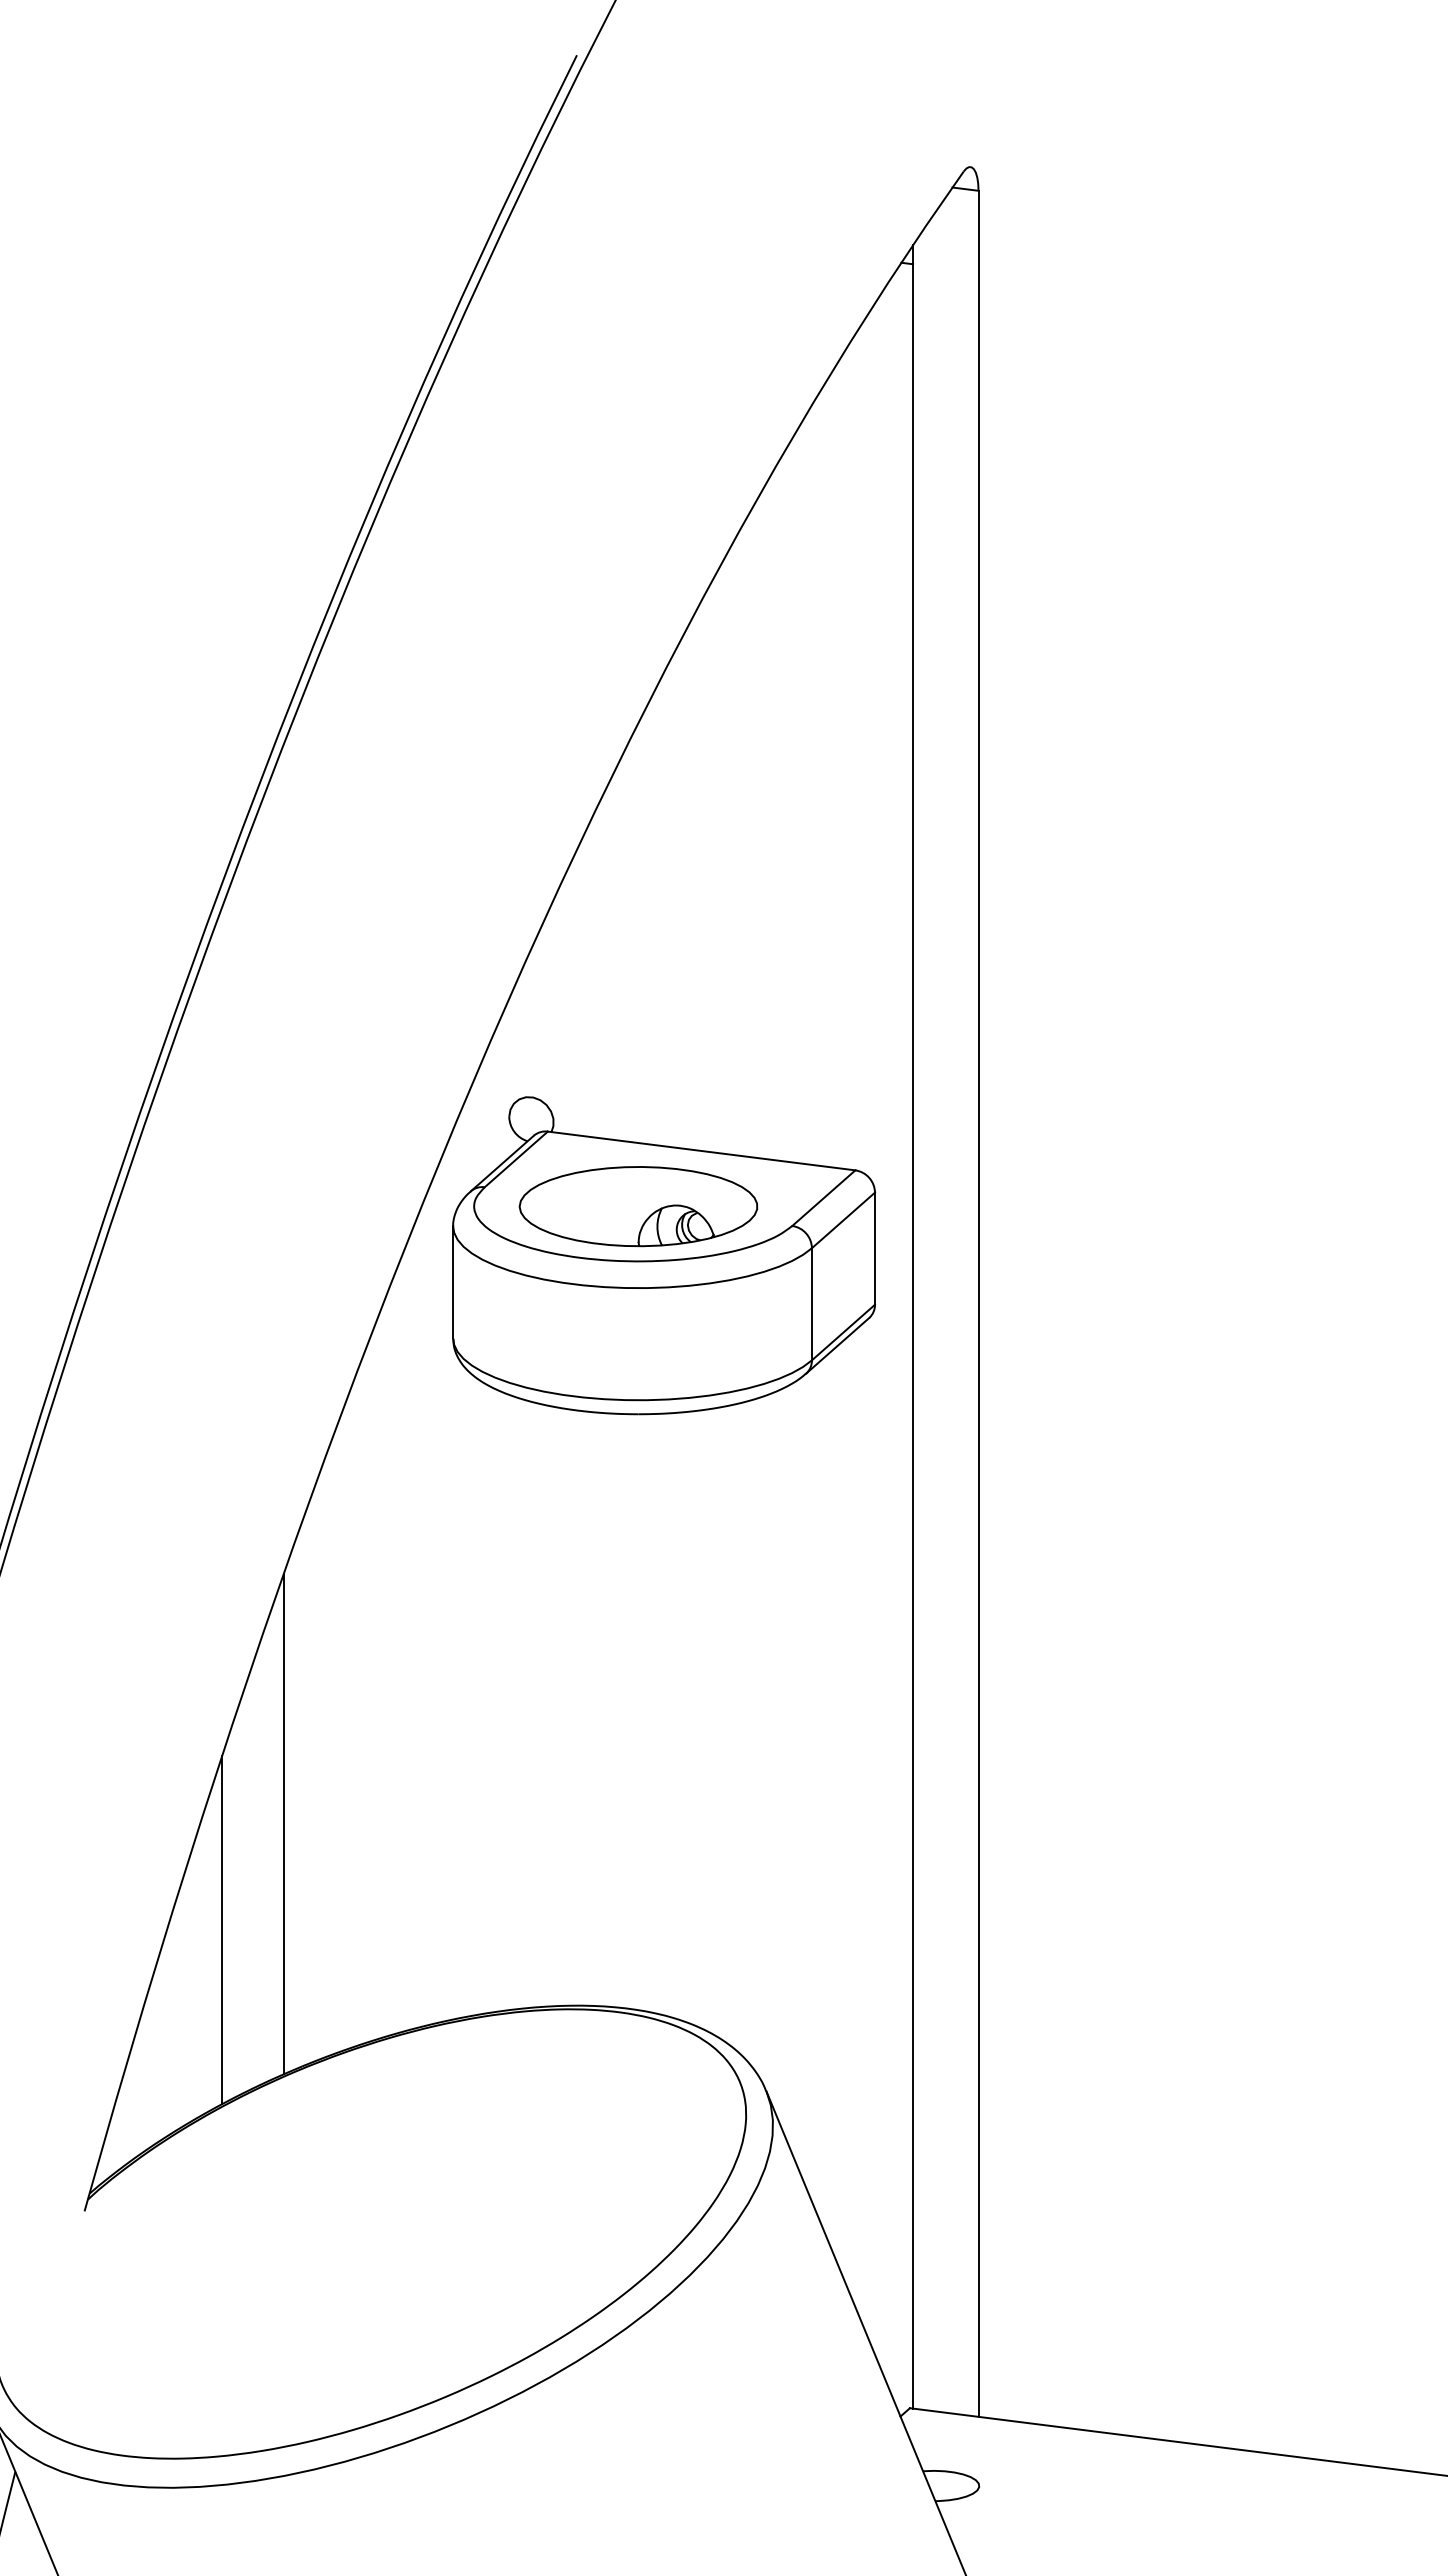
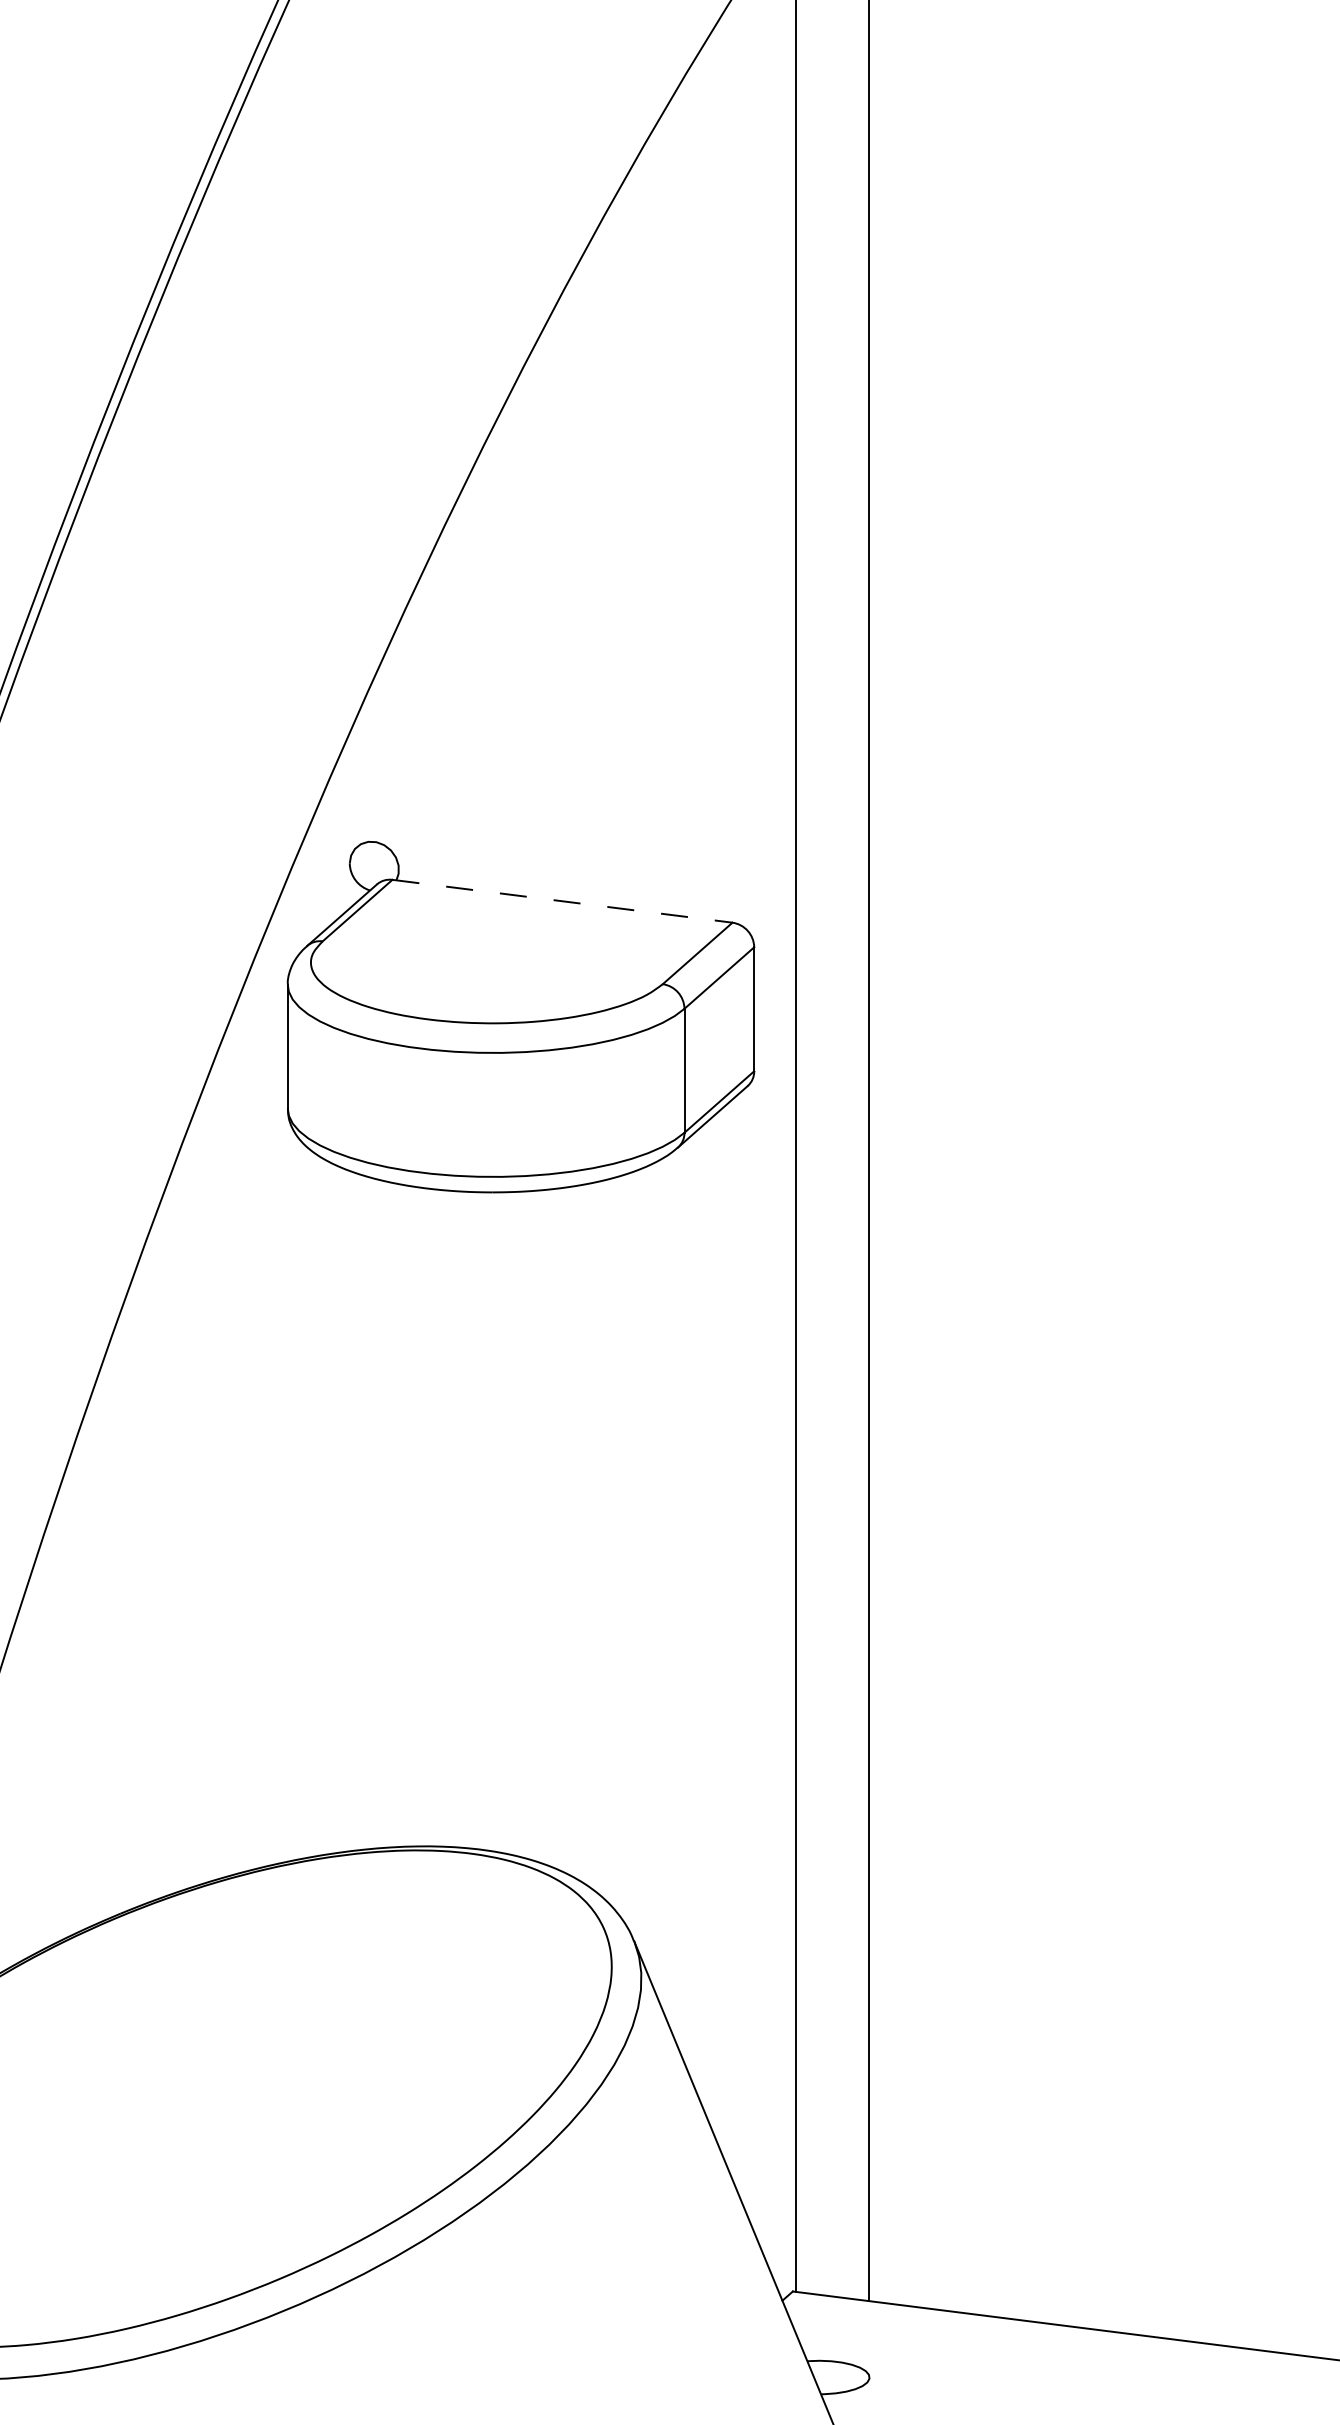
line: (701, 1150) -> (562, 900), solid -> dashed
part: (638, 1206) -> (492, 962), removed
line: (283, 1823) -> (100, 1644), removed
line: (222, 1930) -> (32, 1763), removed

